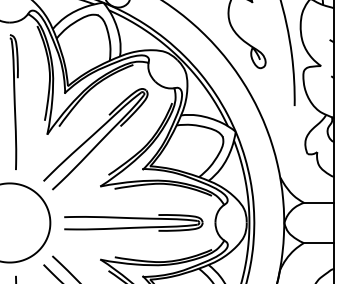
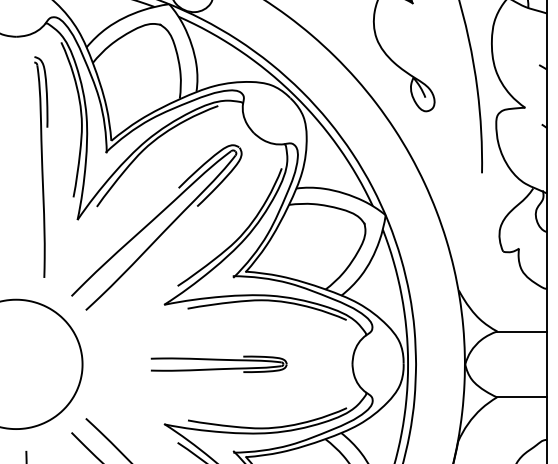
part: (13, 101) -> (40, 165), moved
part: (133, 222) -> (218, 363), size x0.6

